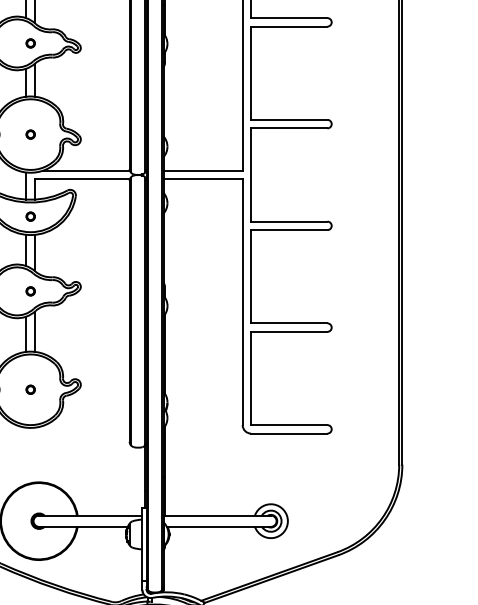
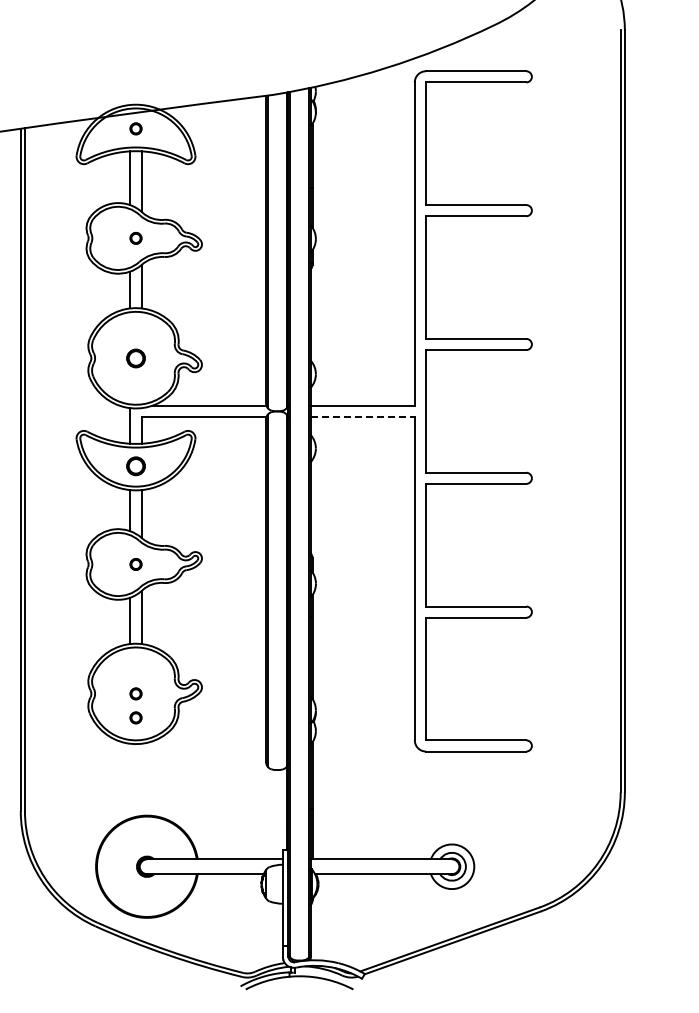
part: (30, 134) -> (135, 357), size x1.6
line: (203, 178) -> (363, 416), solid -> dashed
circle: (30, 216) -> (135, 465), size x1.6
circle: (30, 407) -> (135, 717), added

